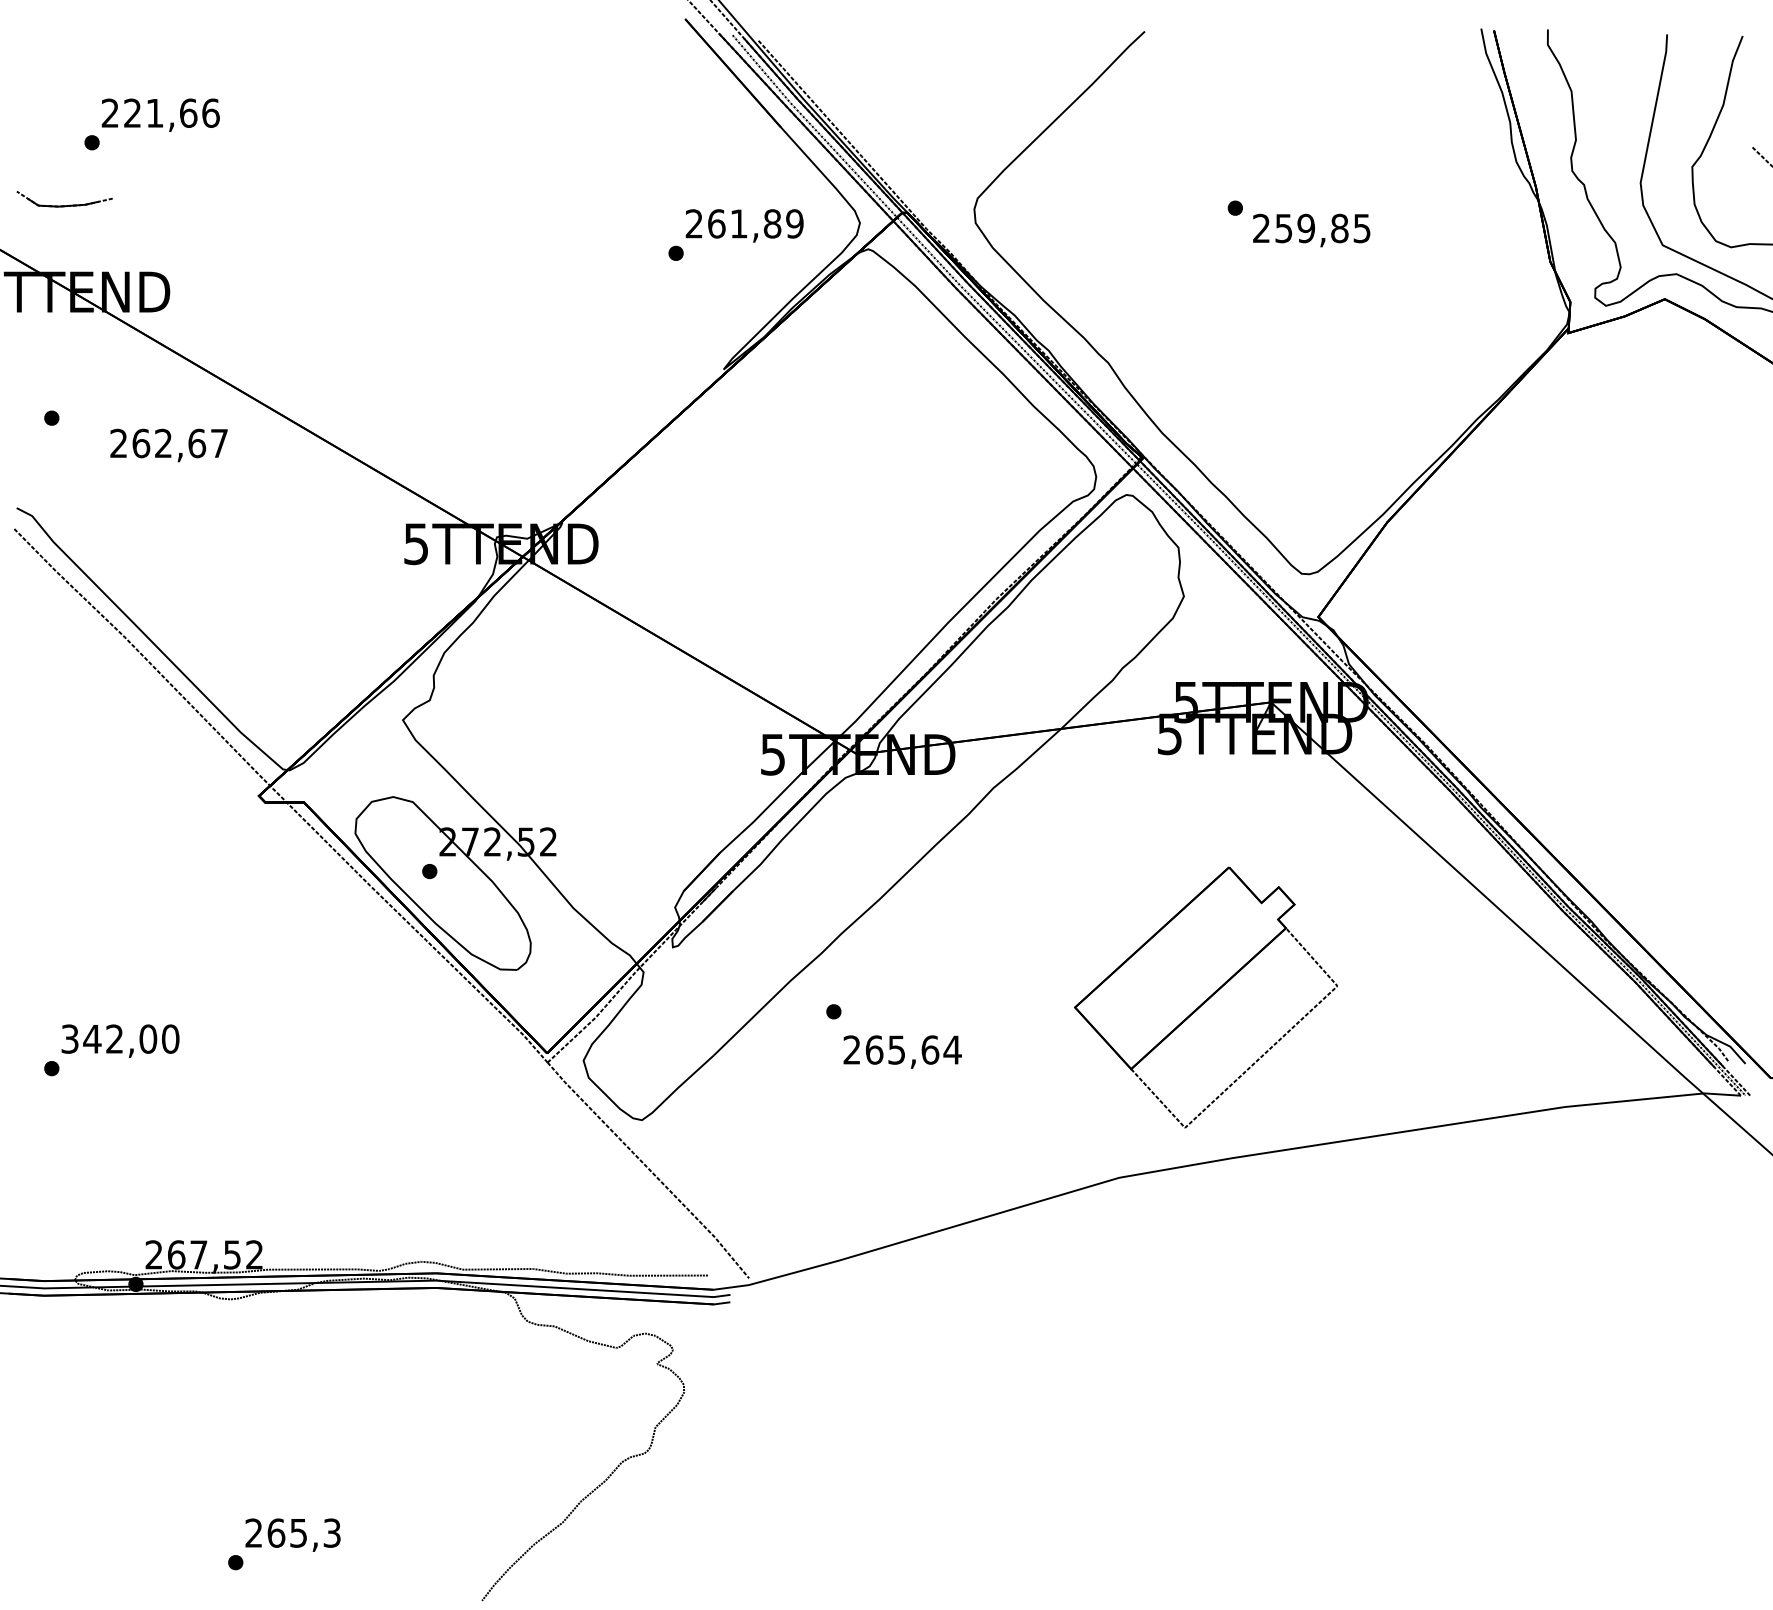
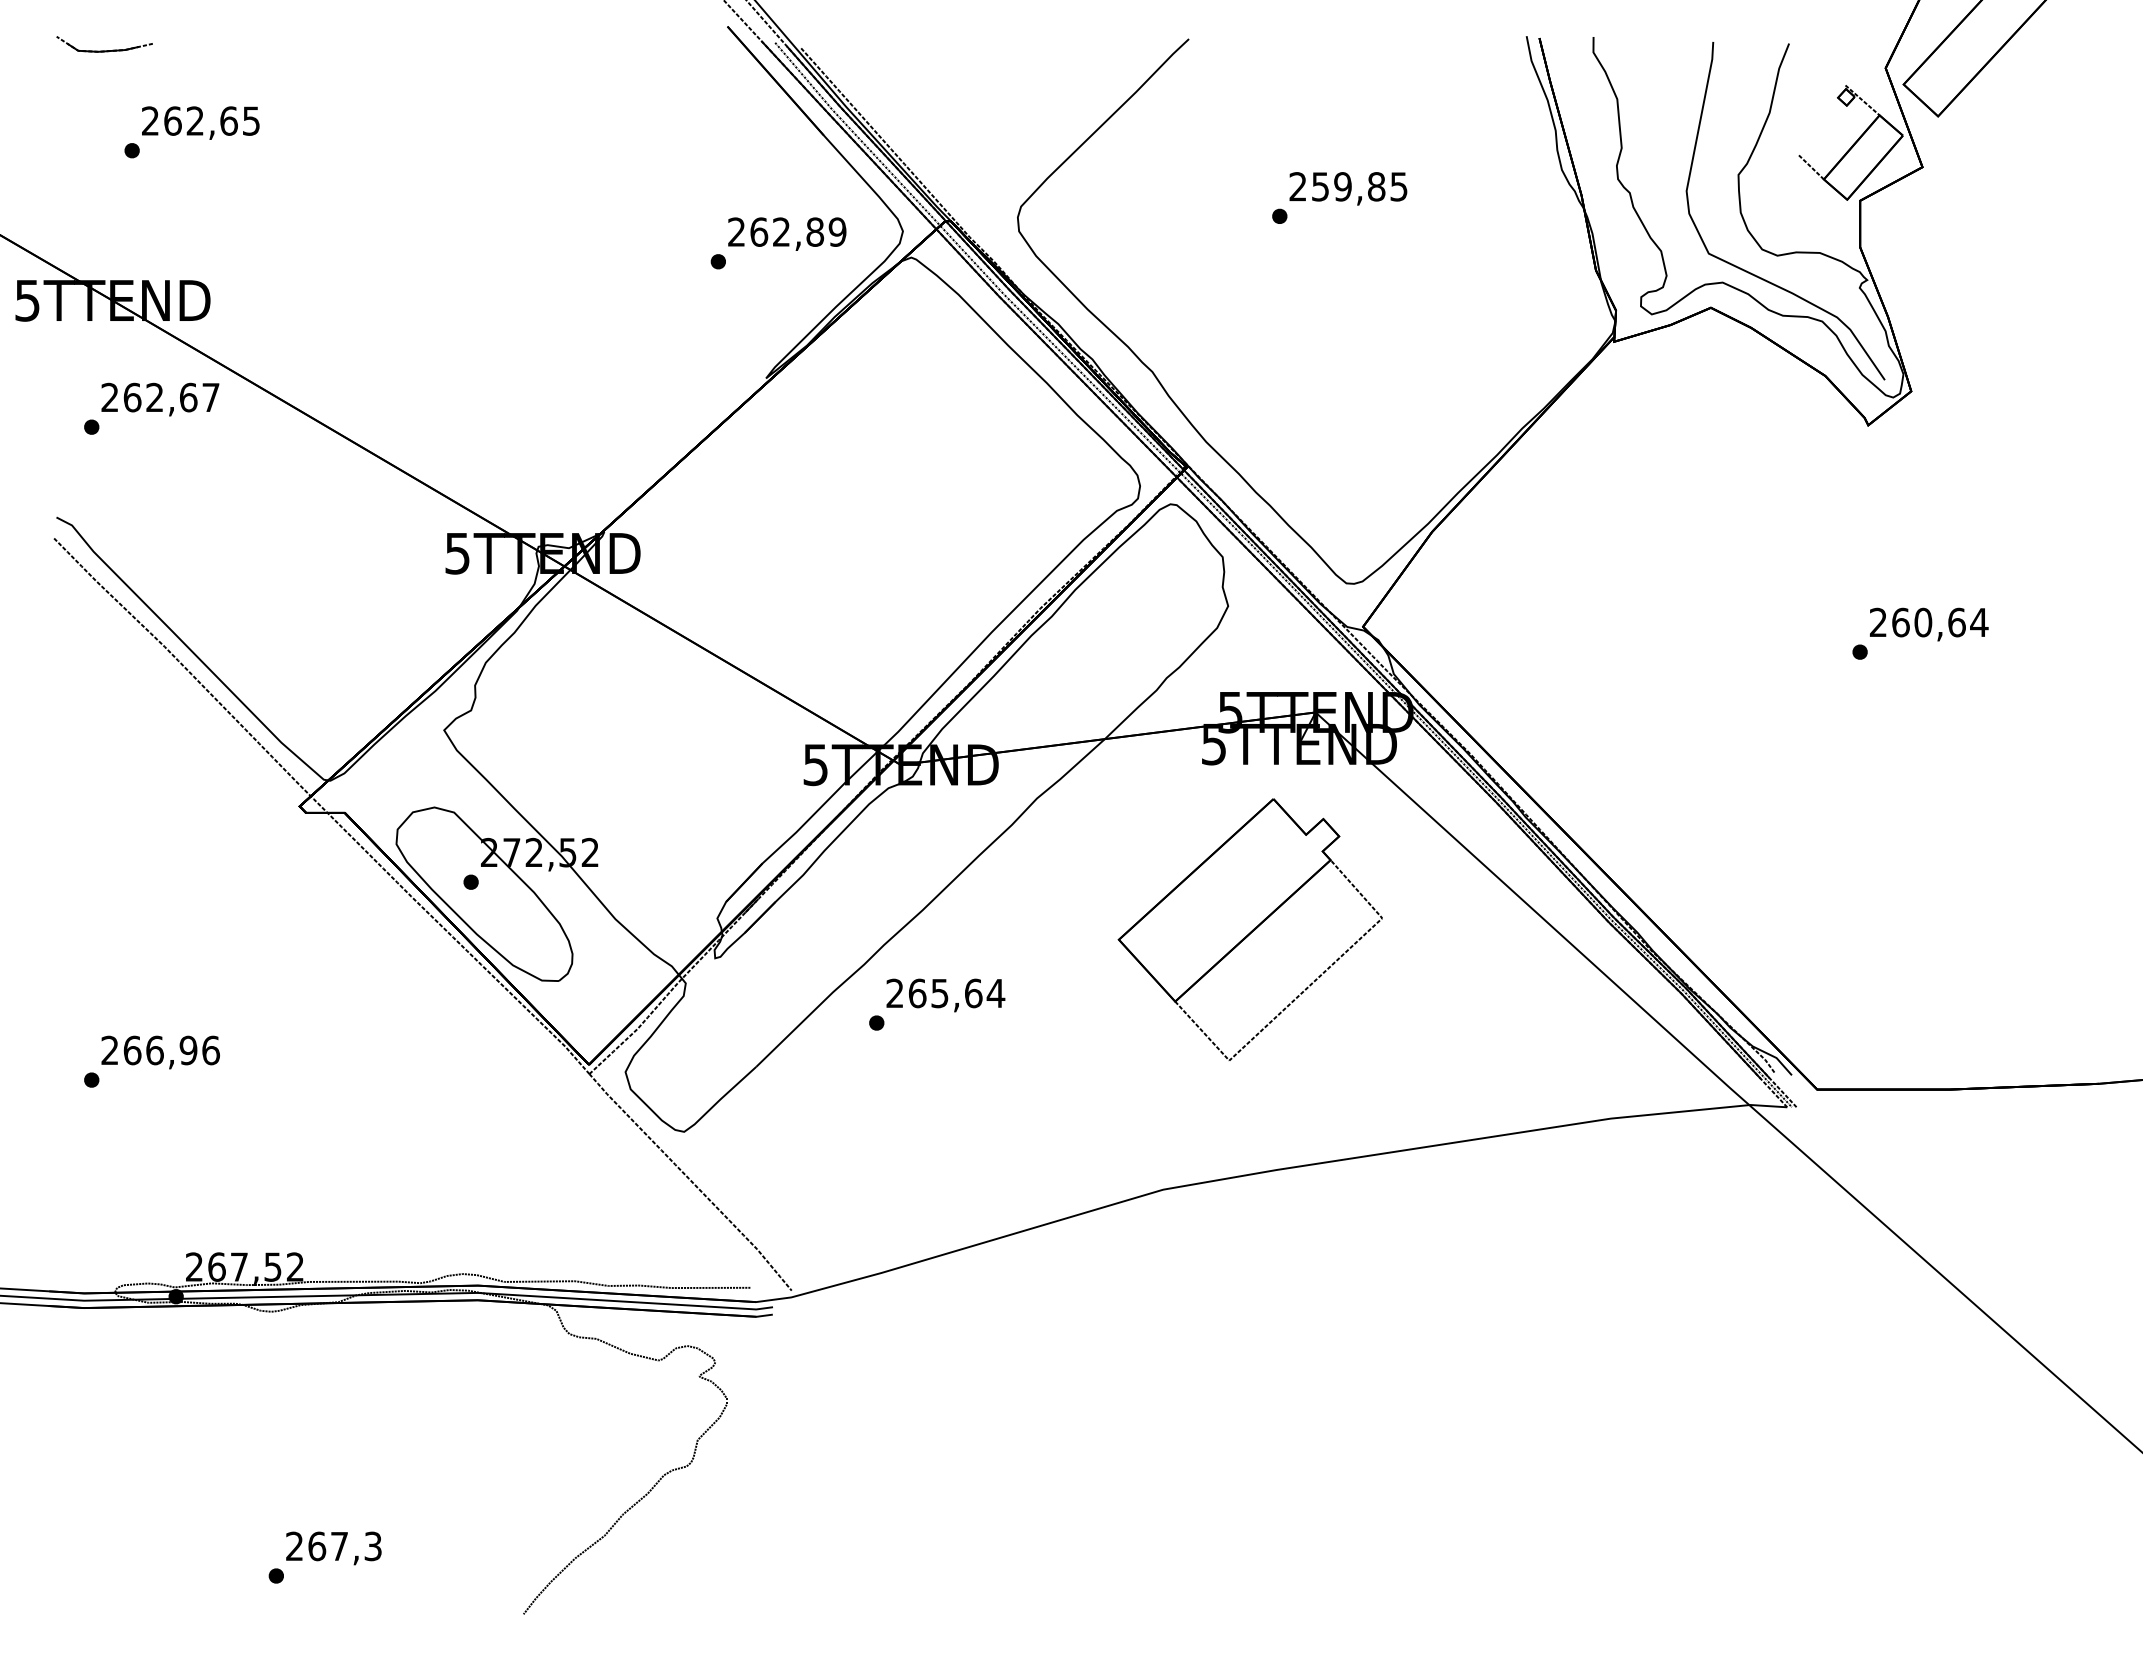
text: (172, 112) -> (212, 120), 221,66 -> 262,65
part: (64, 199) -> (104, 44), moved
text: (738, 223) -> (781, 231), 261,89 -> 262,89
text: (1311, 230) -> (1348, 188), moved
text: (169, 445) -> (160, 399), moved
part: (1205, 997) -> (1249, 929), moved
text: (120, 1039) -> (160, 1050), 342,00 -> 266,96
text: (902, 1052) -> (945, 995), moved
text: (298, 1533) -> (339, 1546), 265,3 -> 267,3

